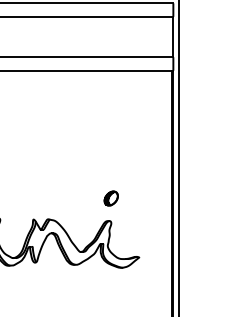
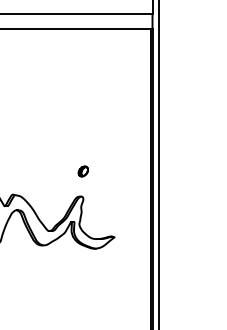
part: (111, 198) -> (83, 171), size x0.62

